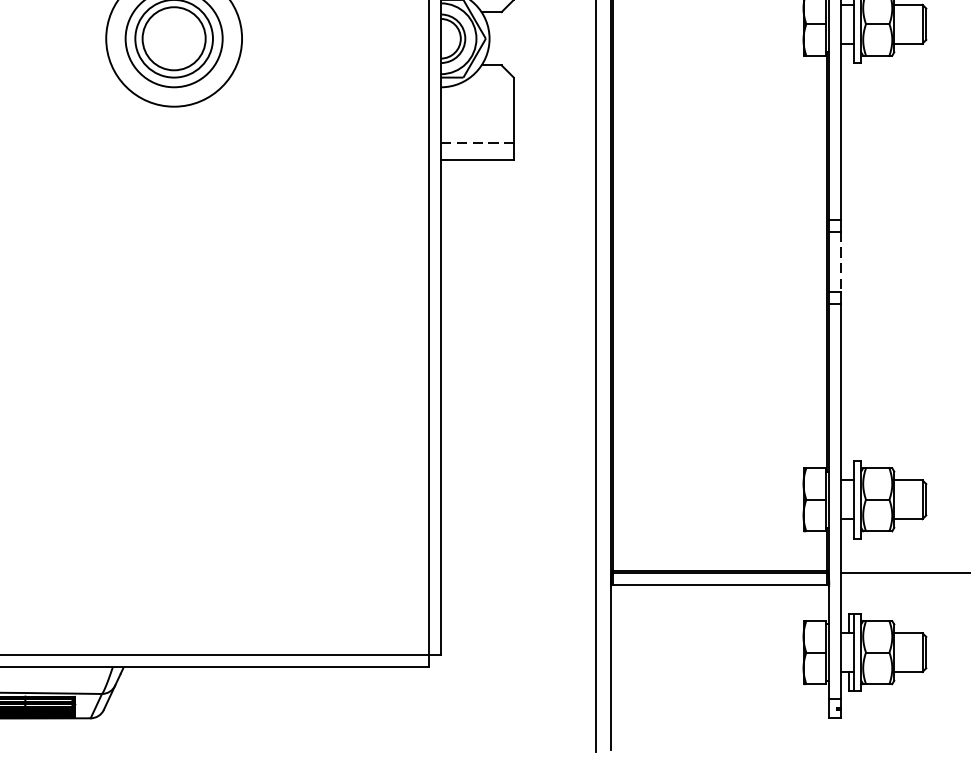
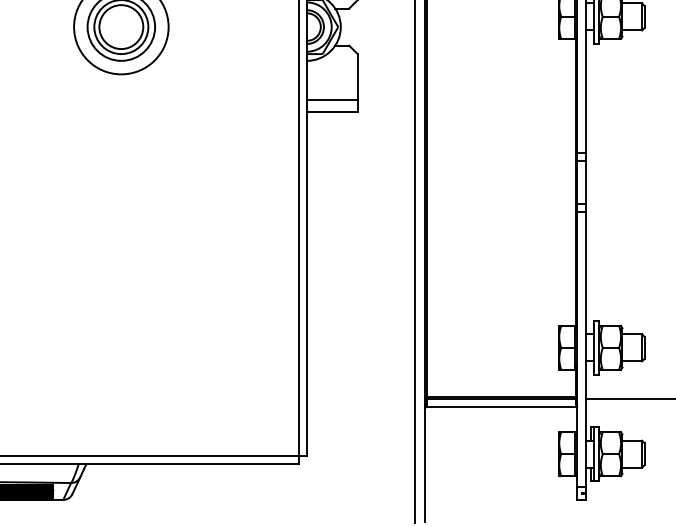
line: (477, 142) -> (332, 99), dashed -> solid
line: (841, 262) -> (585, 182), dashed -> solid

